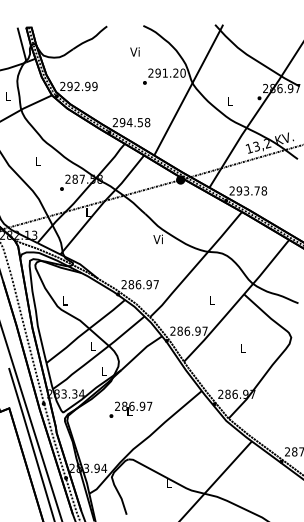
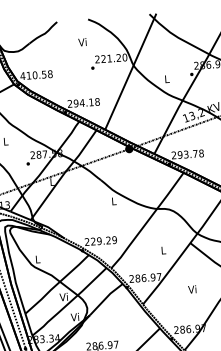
text: (157, 72) -> (103, 58), 291.20 -> 221.20
text: (78, 86) -> (36, 75), 292.99 -> 410.58
text: (139, 122) -> (90, 102), 294.58 -> 294.18
text: (157, 239) -> (112, 201), Vi -> L
text: (143, 284) -> (103, 240), 286.97 -> 229.29
text: (92, 346) -> (63, 296), L -> Vi
text: (242, 348) -> (192, 289), L -> Vi
text: (103, 370) -> (74, 316), L -> Vi

